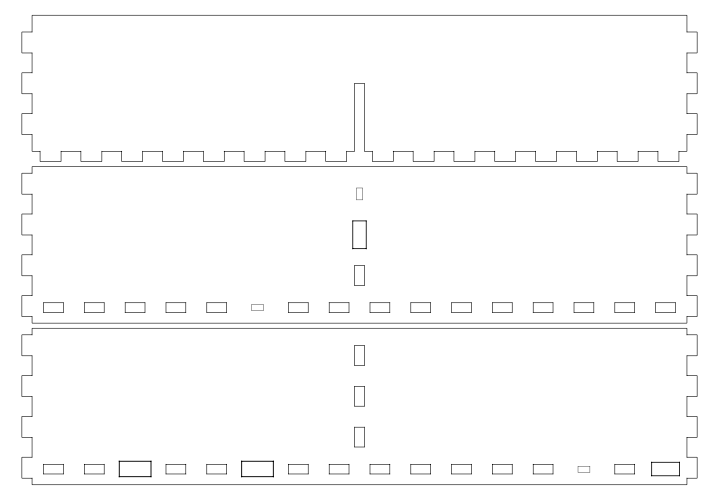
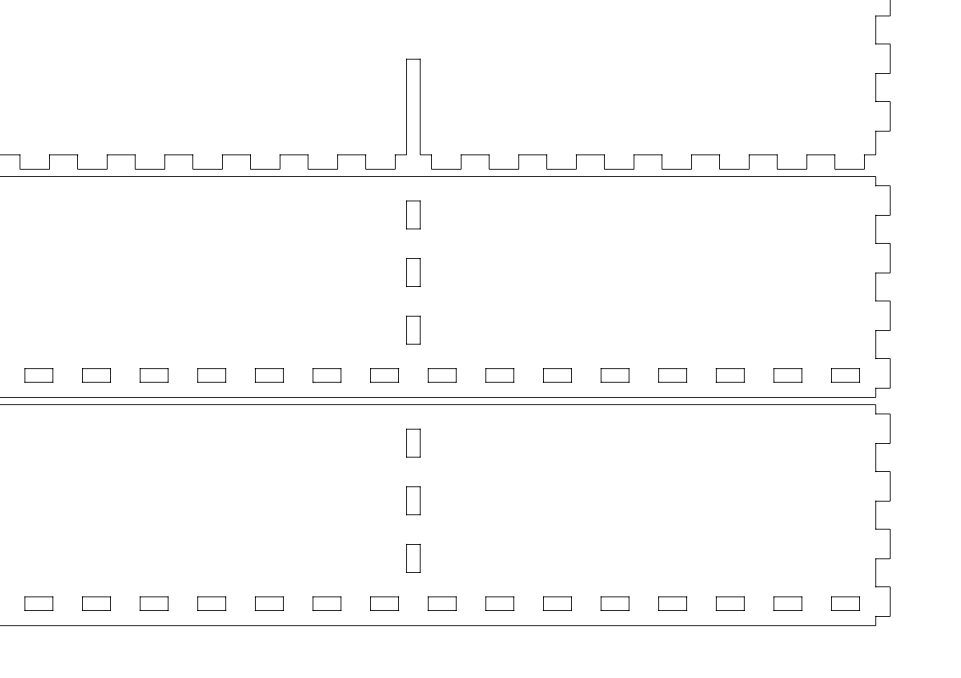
part: (359, 193) -> (413, 214), size x1.67
part: (359, 234) -> (413, 272), size x0.71
part: (257, 307) -> (269, 375), size x1.67
part: (134, 469) -> (95, 604), size x0.62
part: (257, 469) -> (269, 604), size x0.62
part: (583, 469) -> (729, 604), size x1.67
part: (665, 469) -> (845, 604), size x0.71

